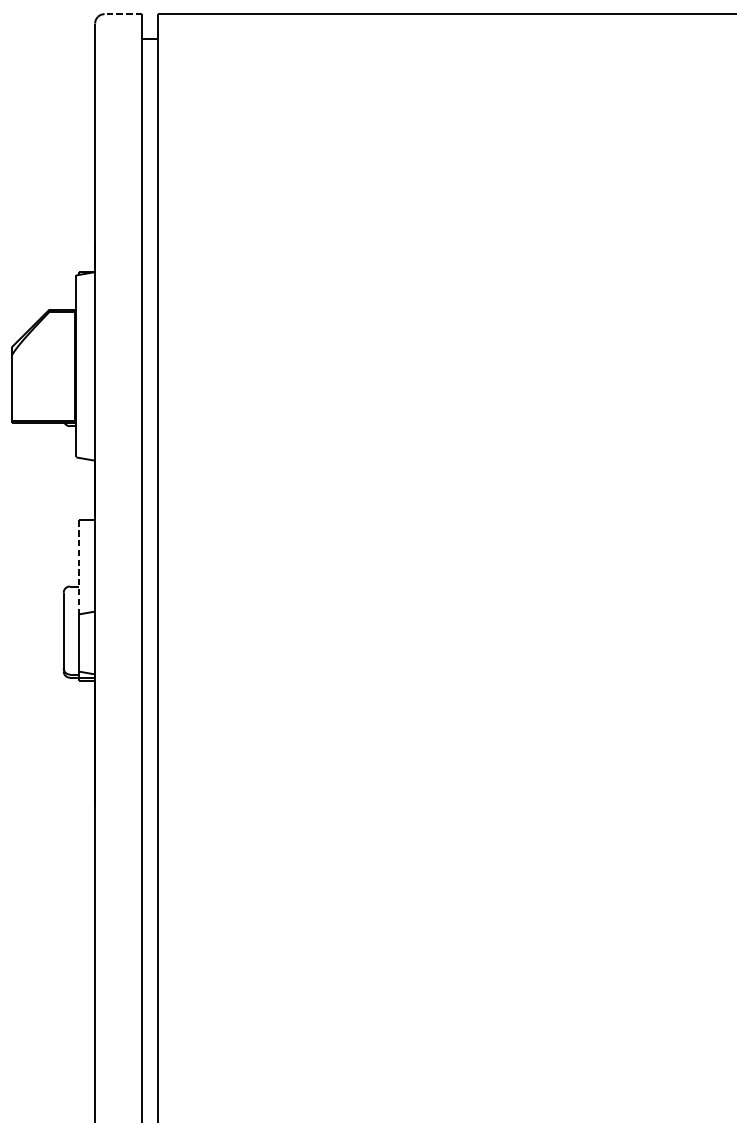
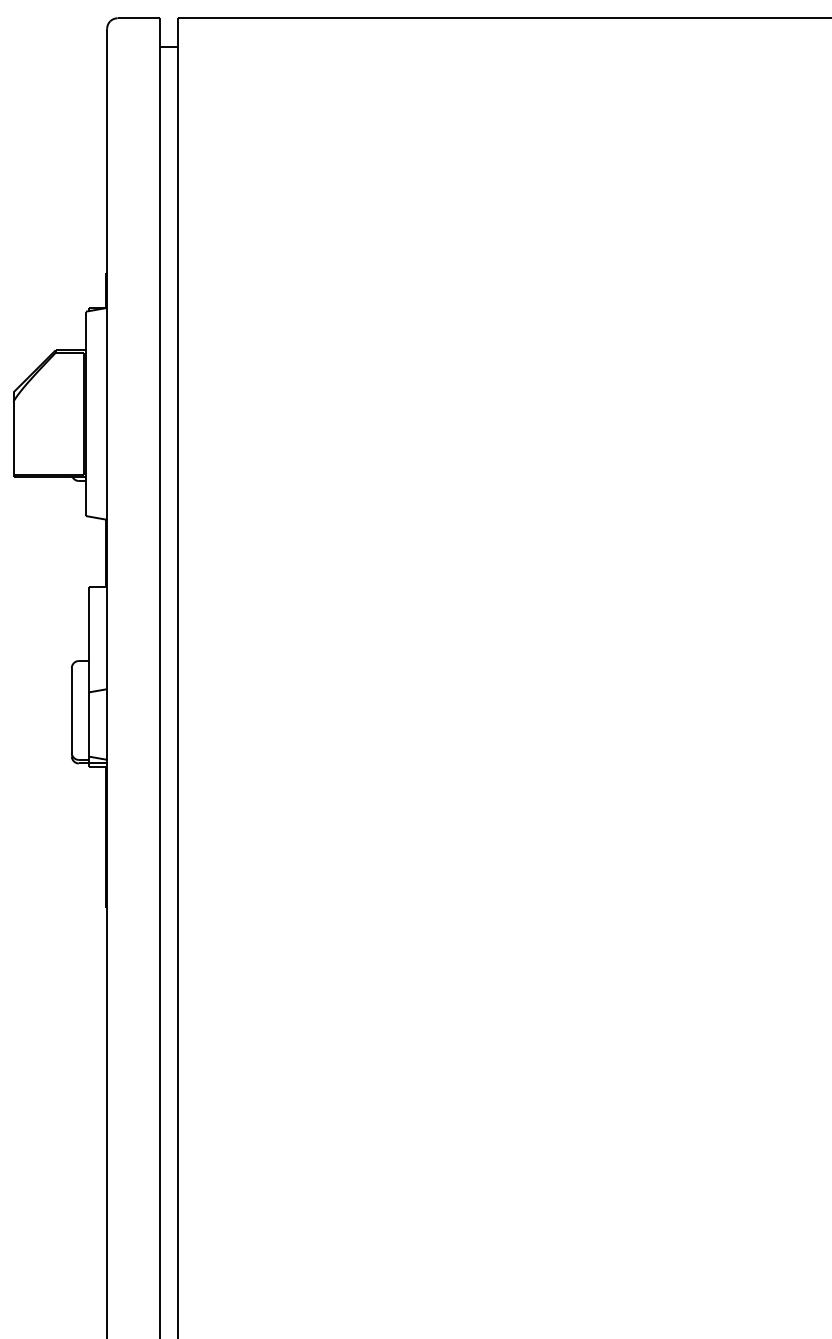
line: (123, 14) -> (138, 18), dashed -> solid
line: (79, 567) -> (89, 639), dashed -> solid

